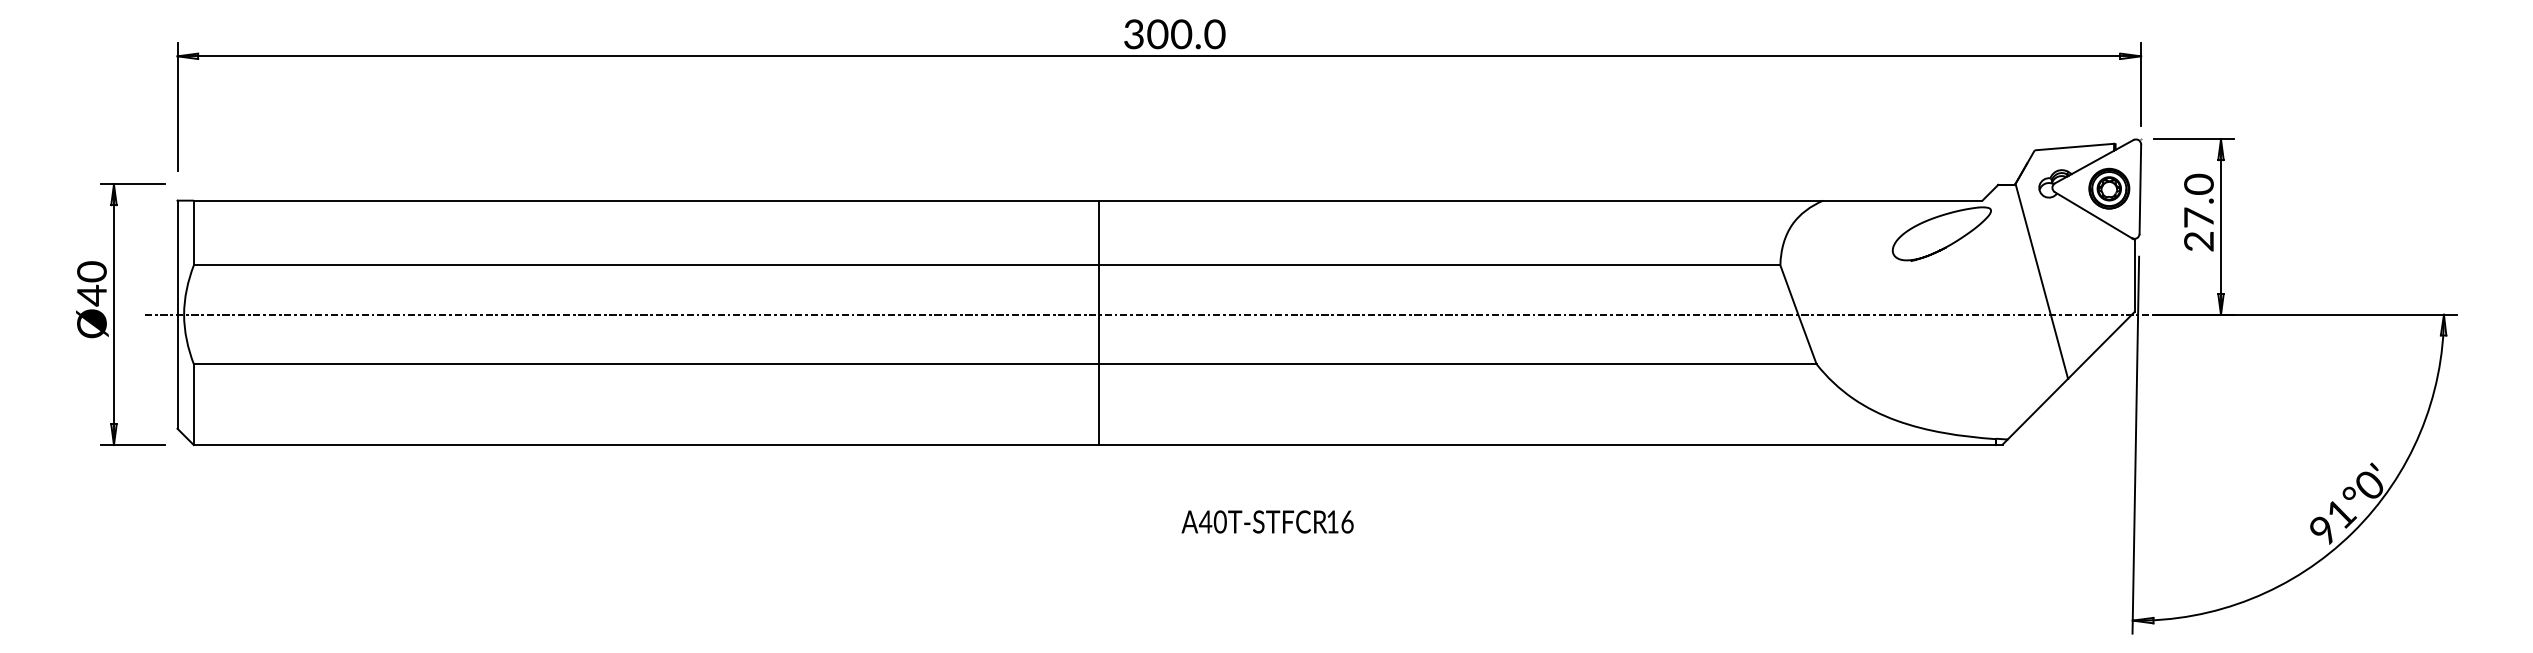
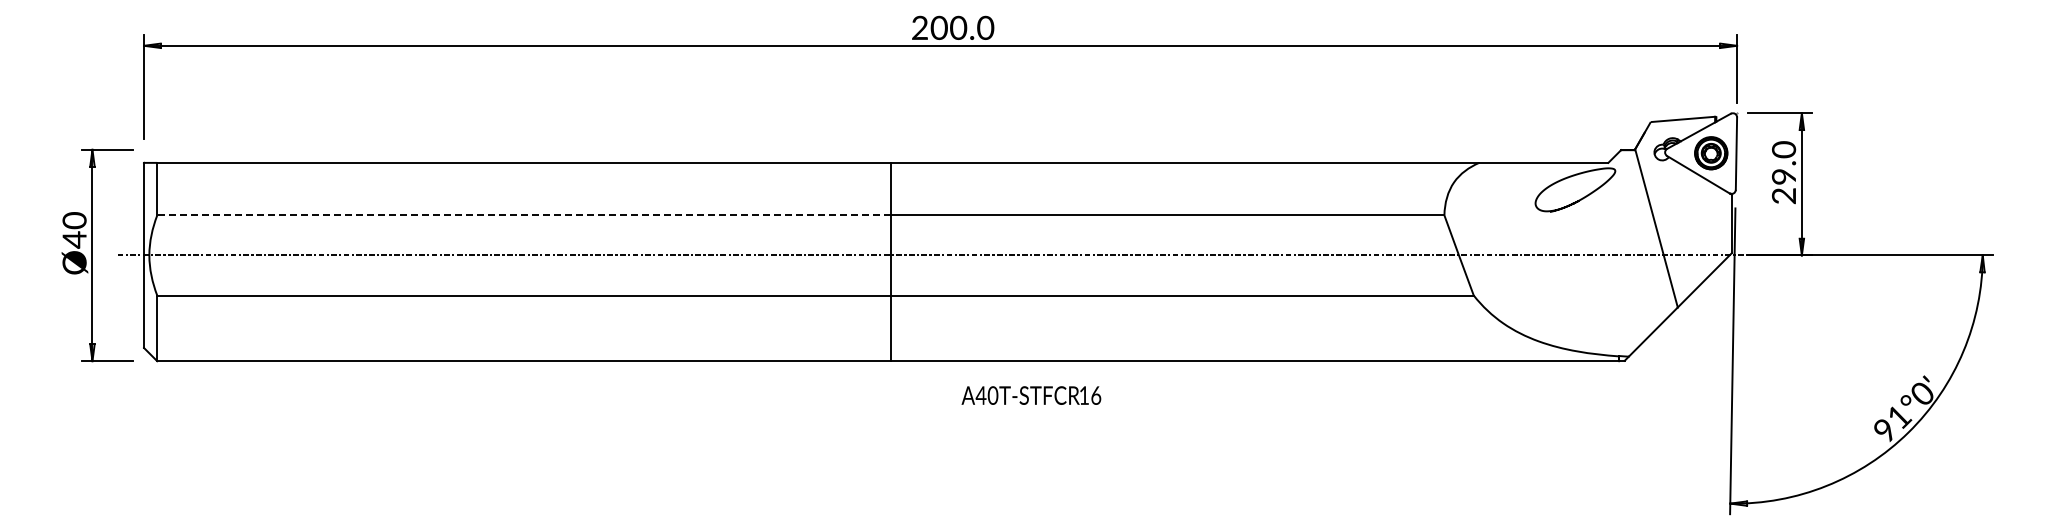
text: (1133, 36) -> (919, 29), 300.0 -> 200.0
text: (2198, 217) -> (1783, 176), 27.0 -> 29.0
line: (645, 265) -> (523, 215), solid -> dashed
text: (1267, 521) -> (1031, 395), moved

